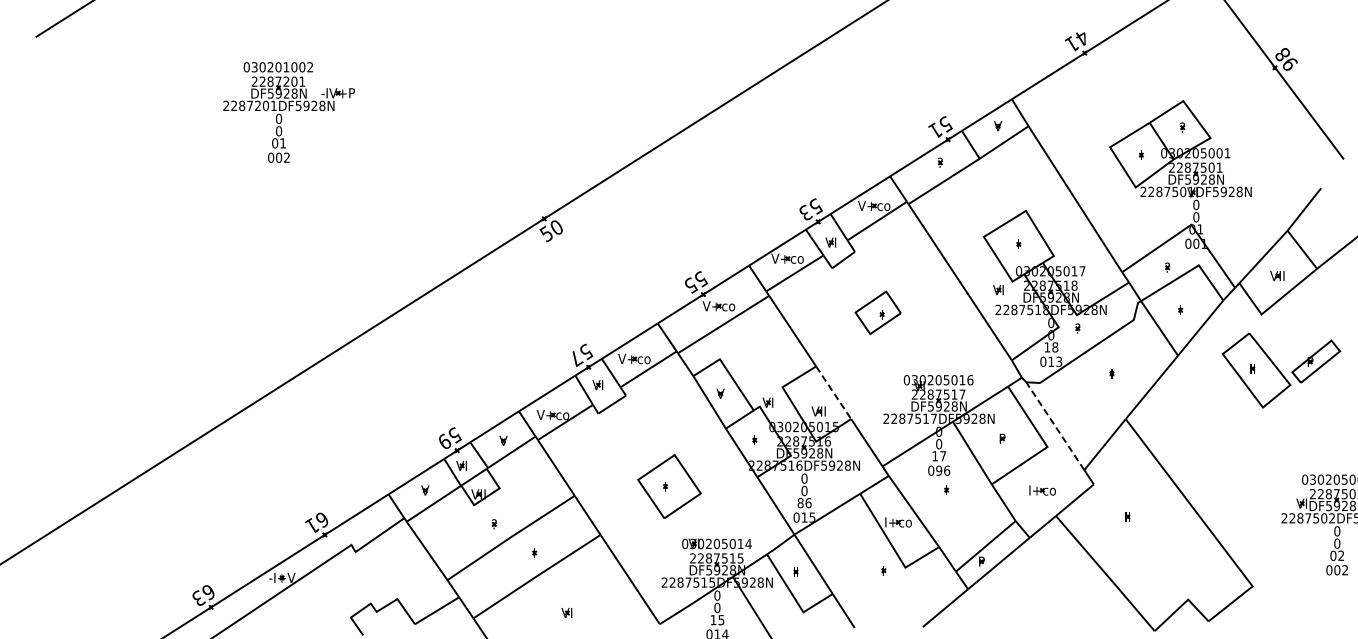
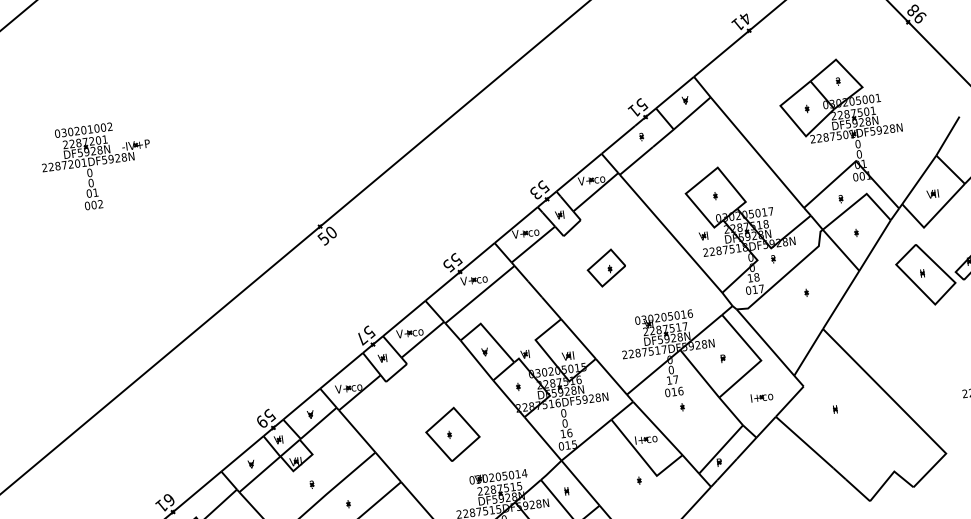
text: (1059, 361) -> (761, 288), 013 -> 017
line: (833, 392) -> (578, 338), dashed -> solid
line: (1055, 426) -> (765, 342), dashed -> solid
text: (939, 470) -> (674, 391), 096 -> 016
text: (800, 503) -> (563, 434), 86 -> 16

